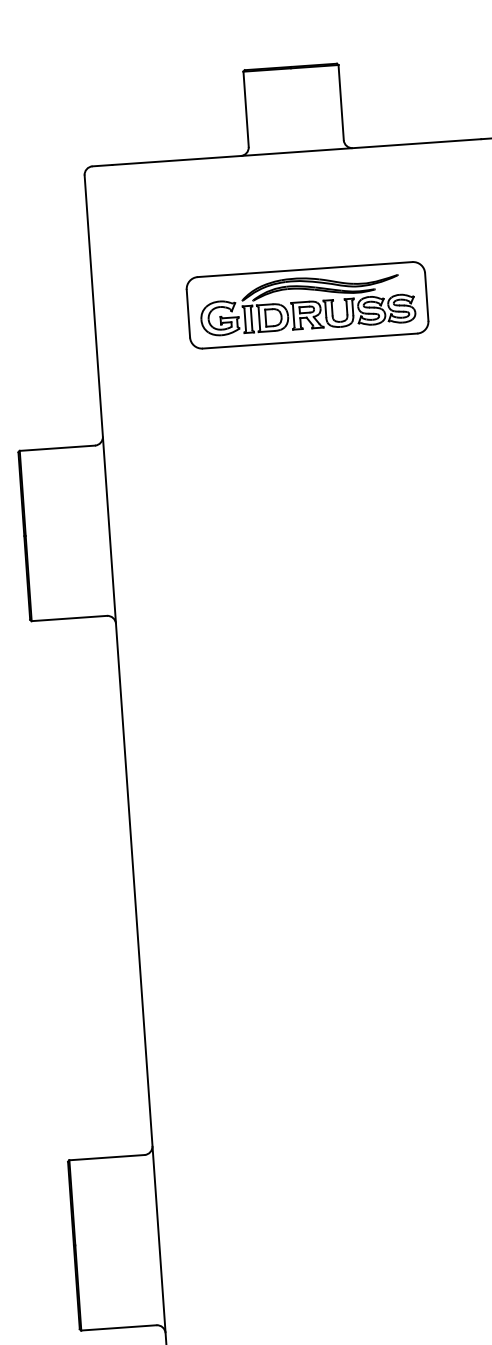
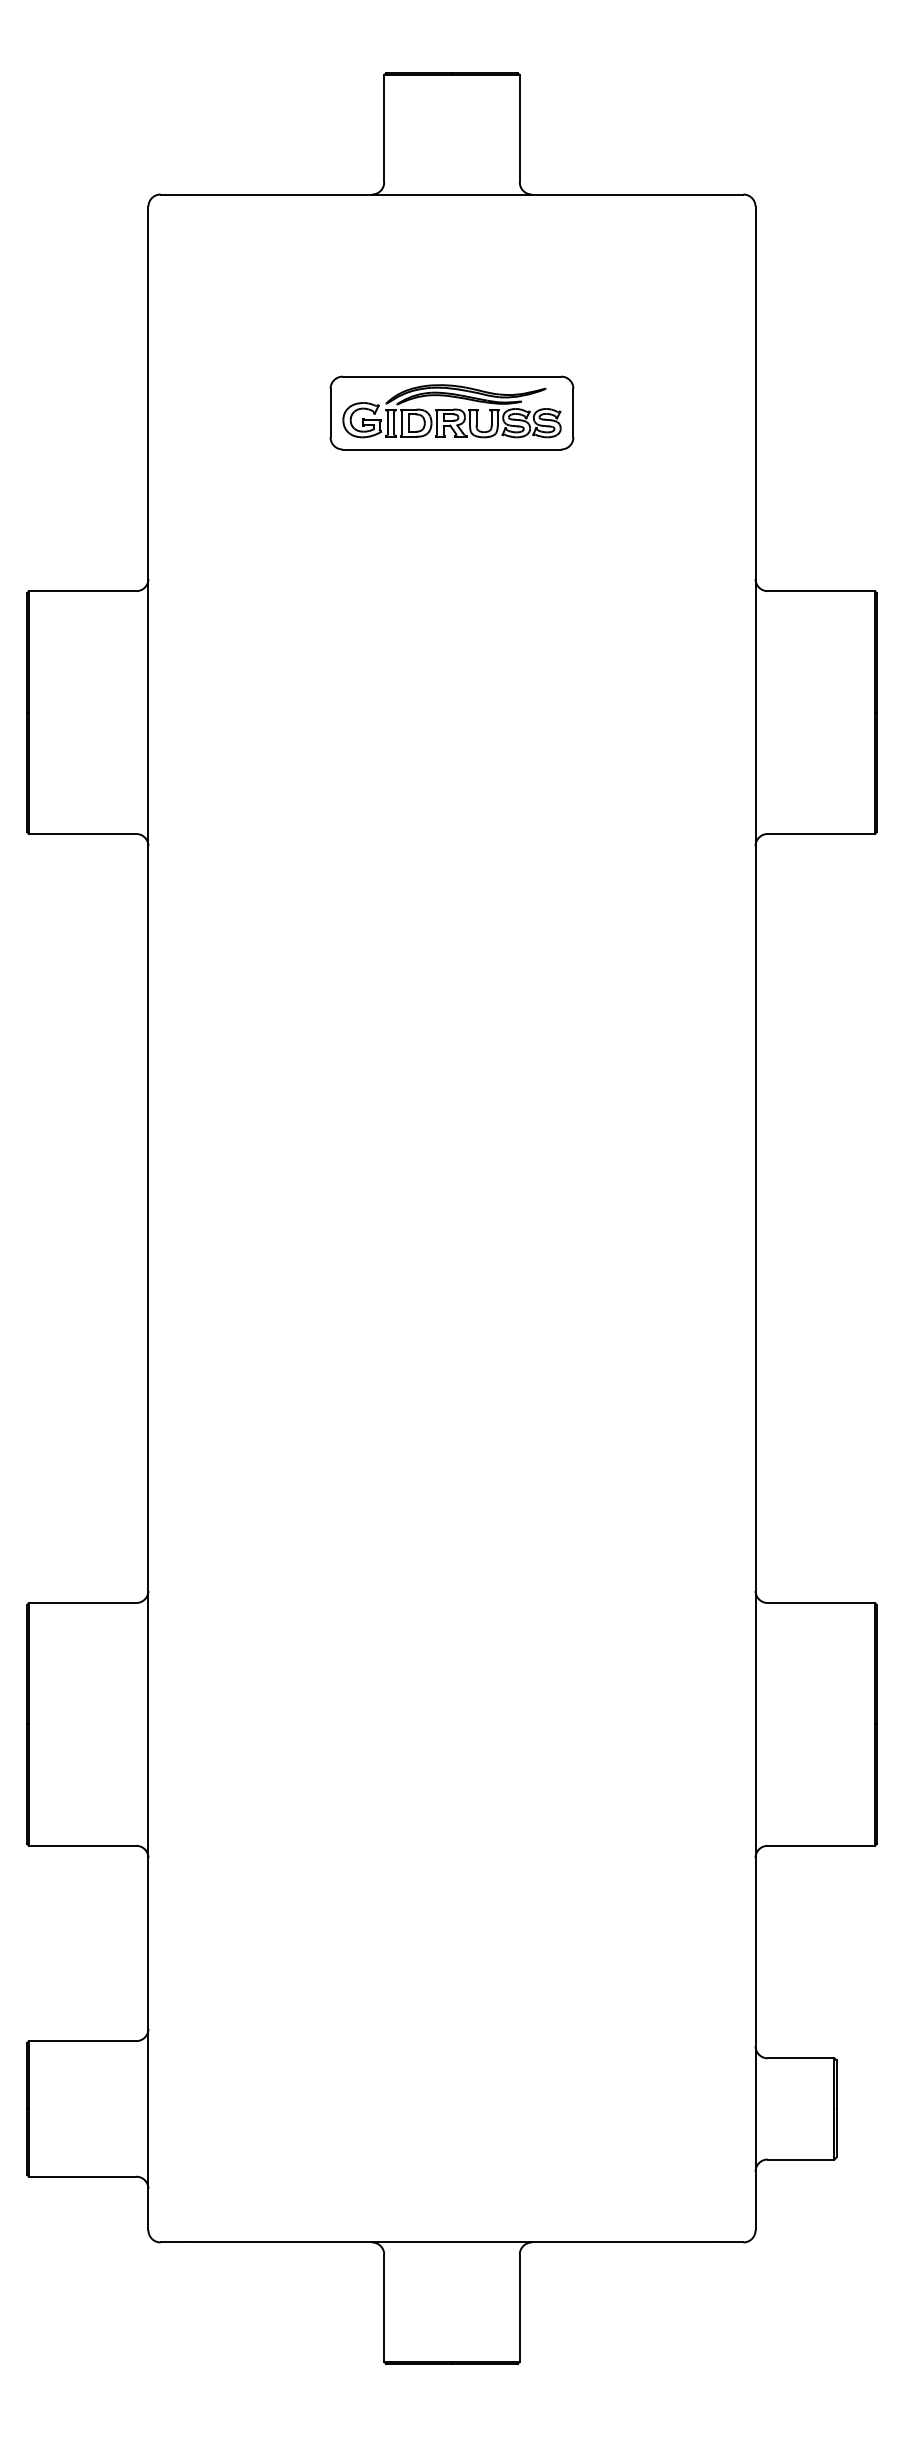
part: (307, 304) -> (451, 412), size x0.71

